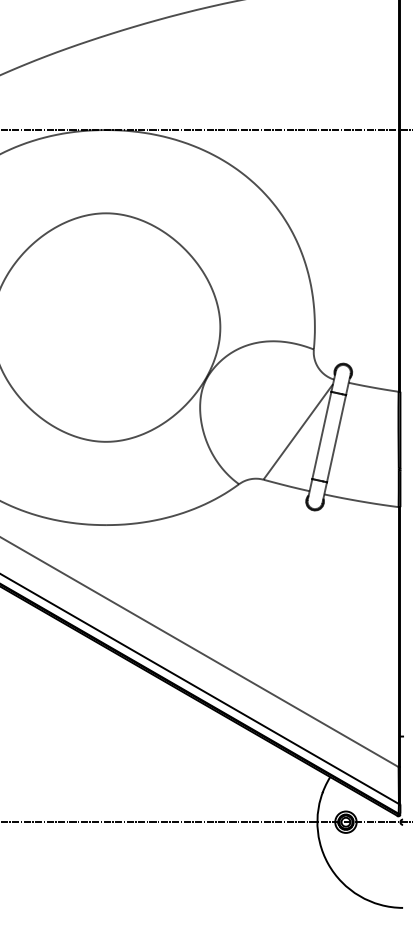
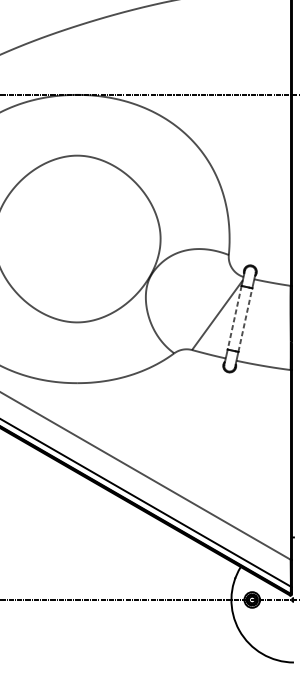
line: (321, 435) -> (234, 317), solid -> dashed
line: (336, 438) -> (245, 319), solid -> dashed

